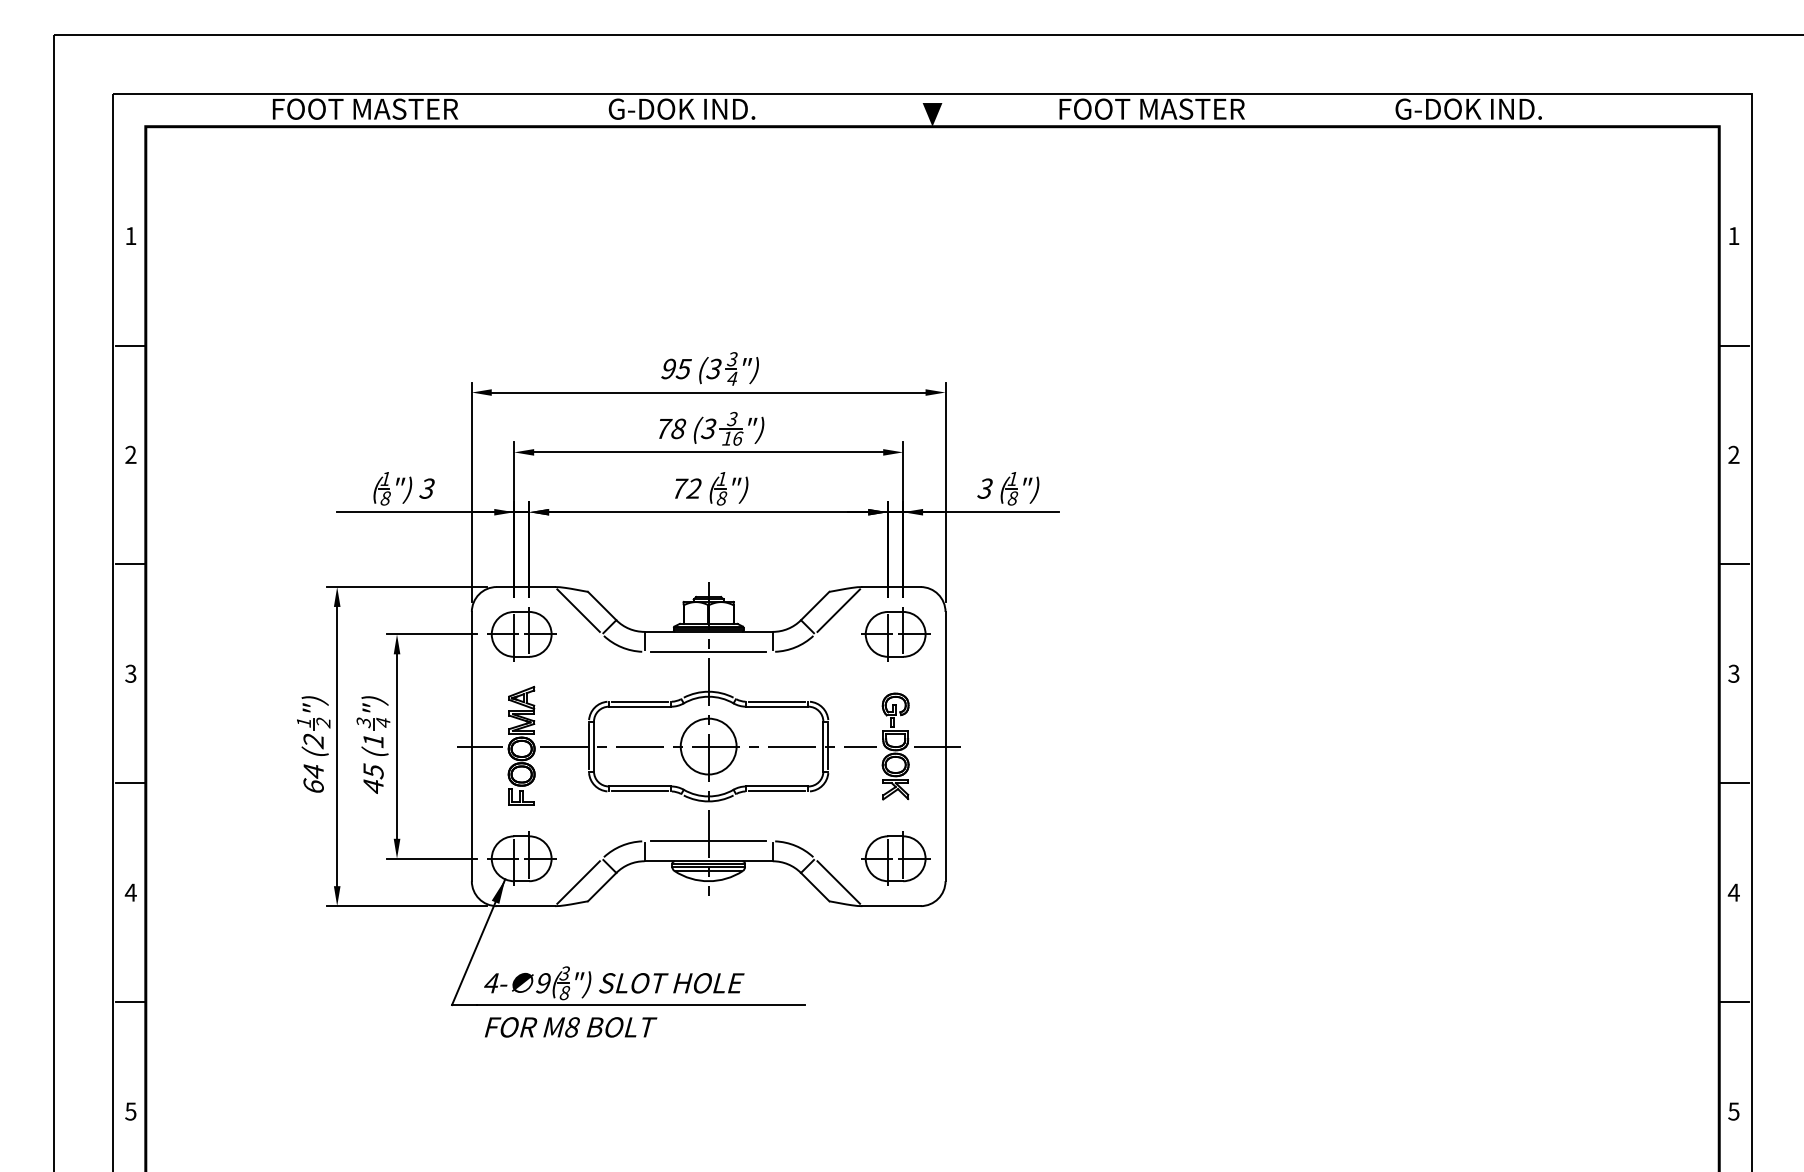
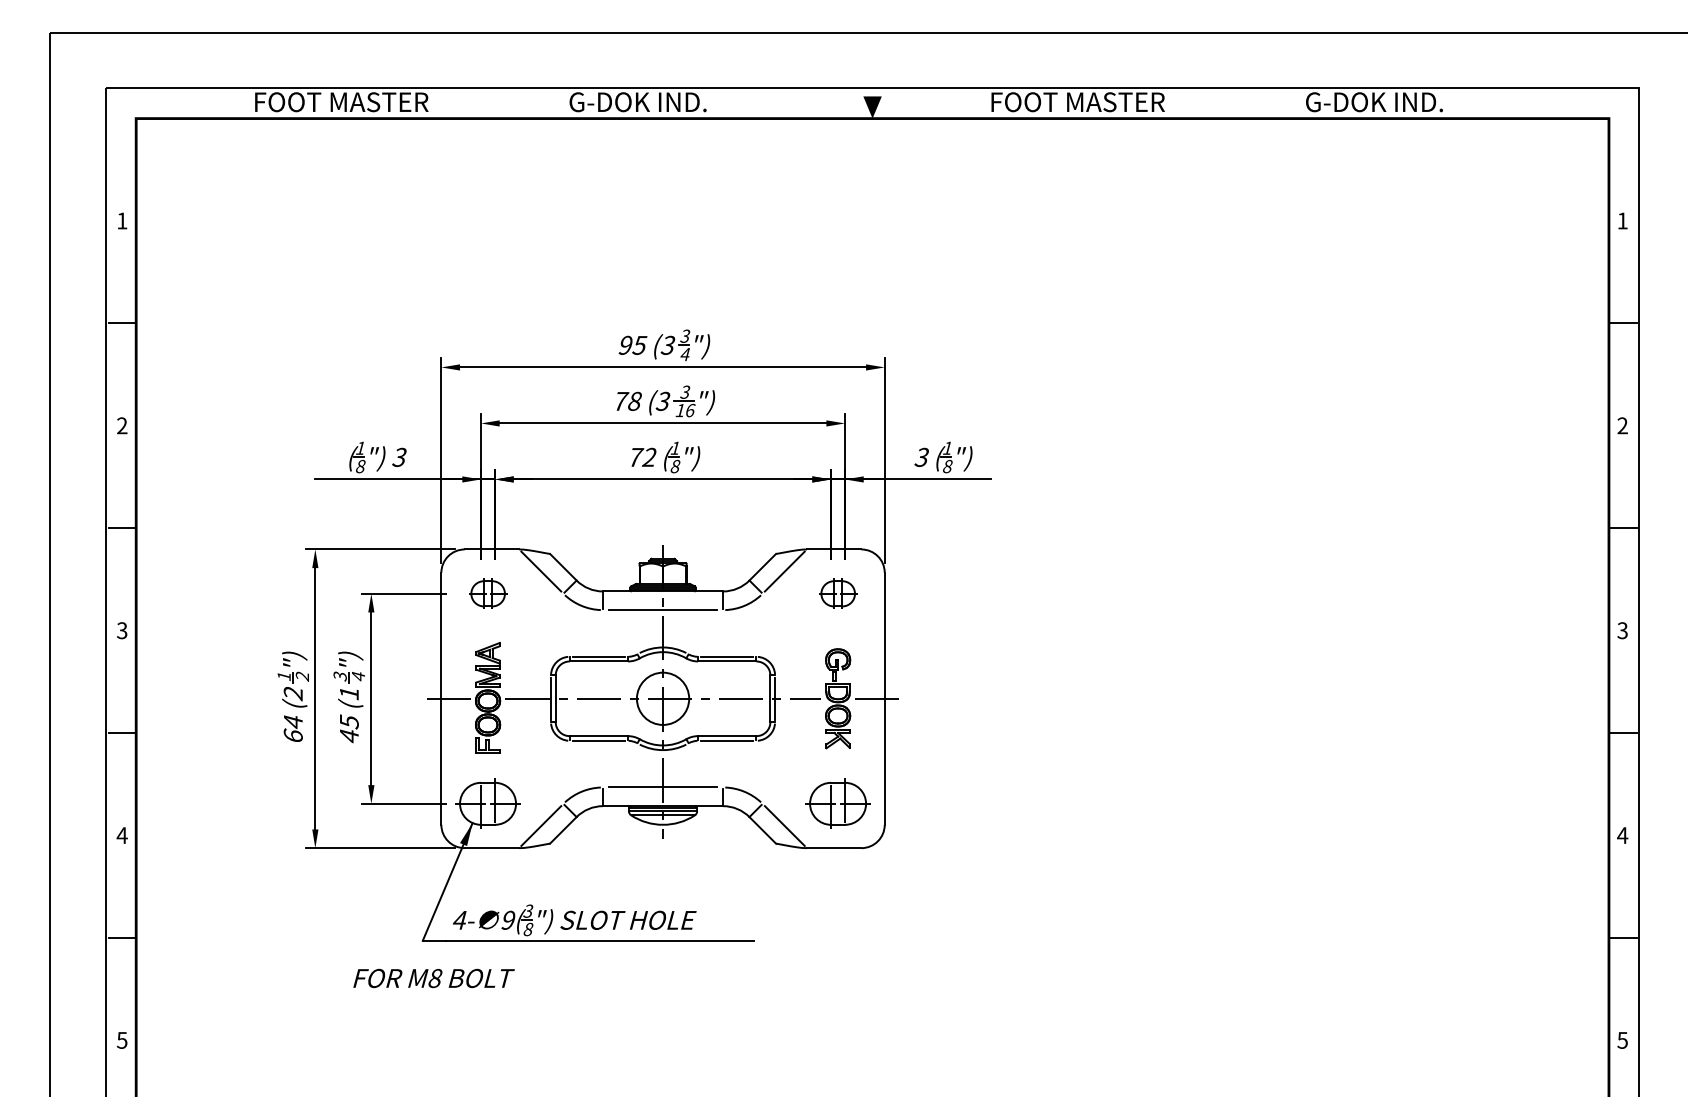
part: (521, 634) -> (487, 593), size x0.6
part: (895, 634) -> (837, 593), size x0.6
text: (571, 1027) -> (434, 978), moved

